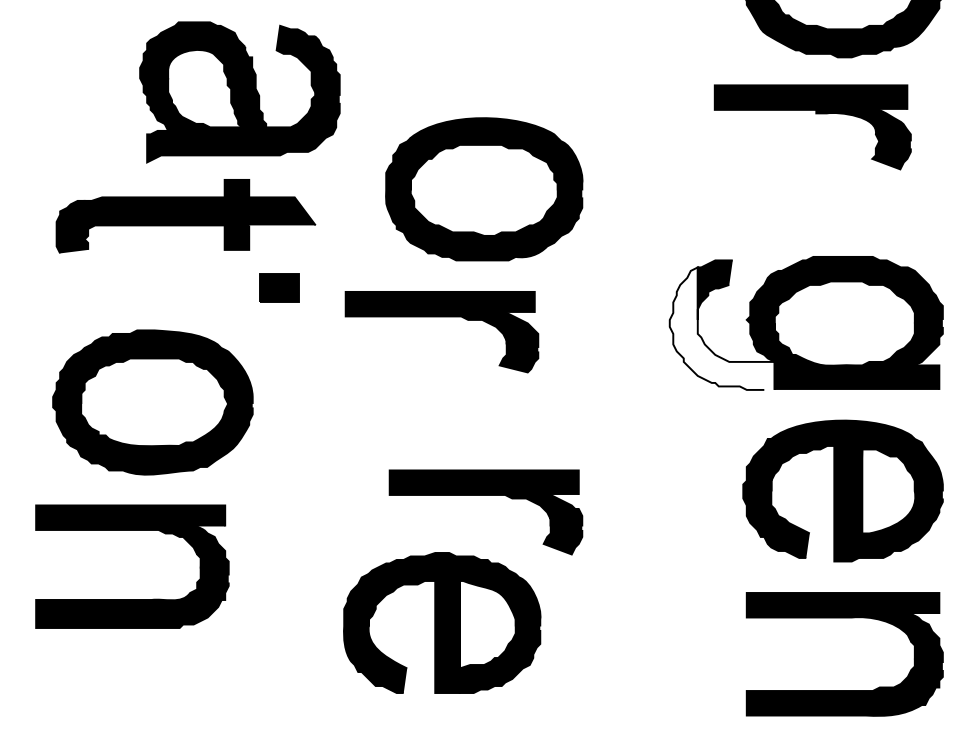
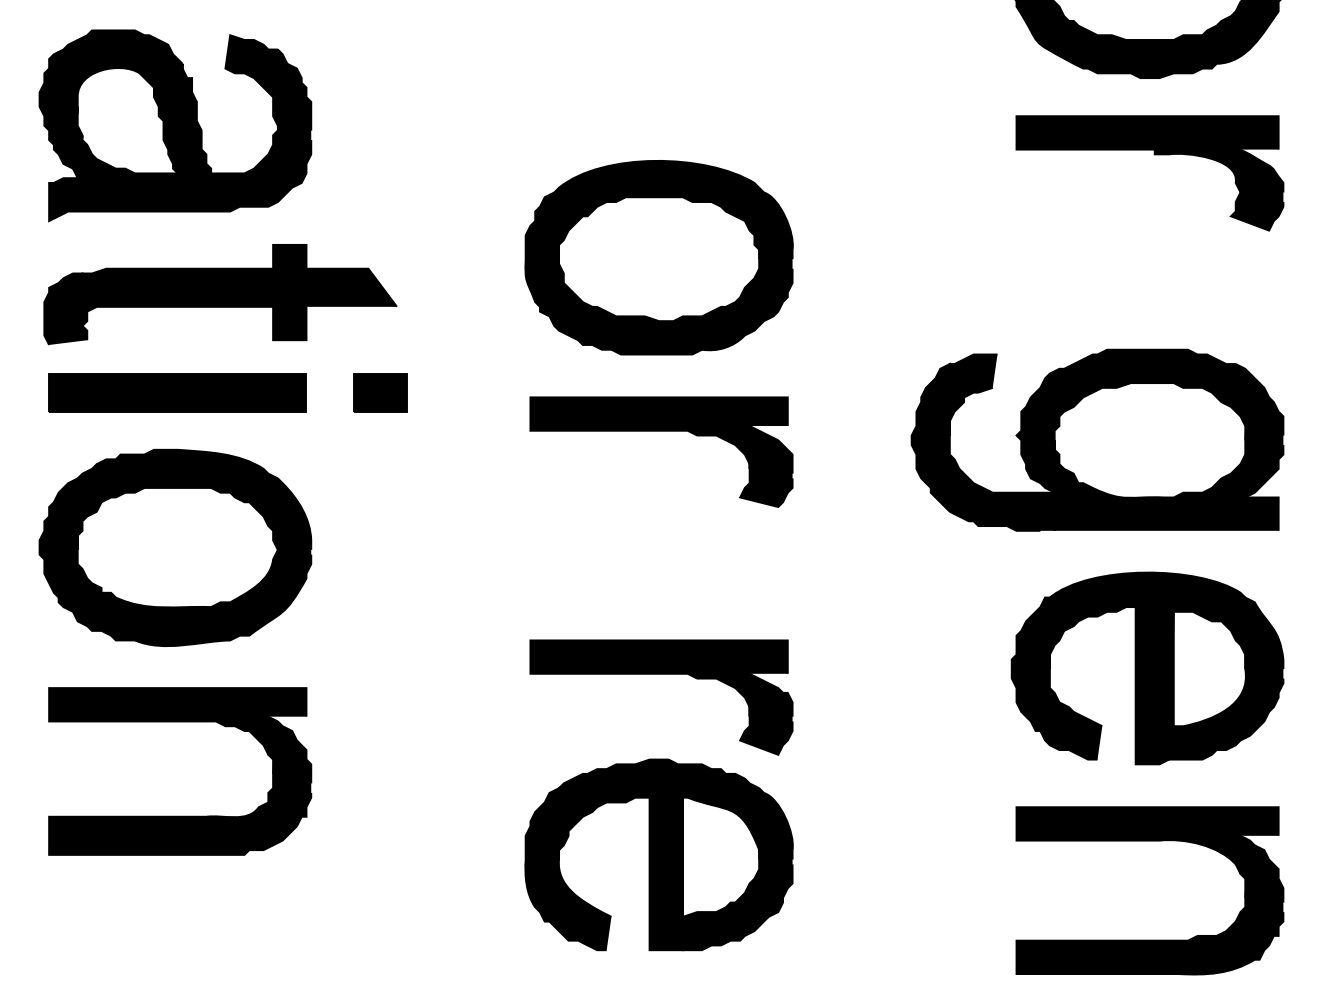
part: (239, 92) -> (174, 125), moved
part: (815, 114) -> (1153, 155), moved
part: (185, 216) -> (219, 294), moved
part: (130, 287) -> (177, 391), added
part: (441, 317) -> (660, 432), moved
fill: (721, 328) -> (982, 447), added
part: (152, 402) -> (174, 547), moved
part: (442, 622) -> (659, 854), moved

